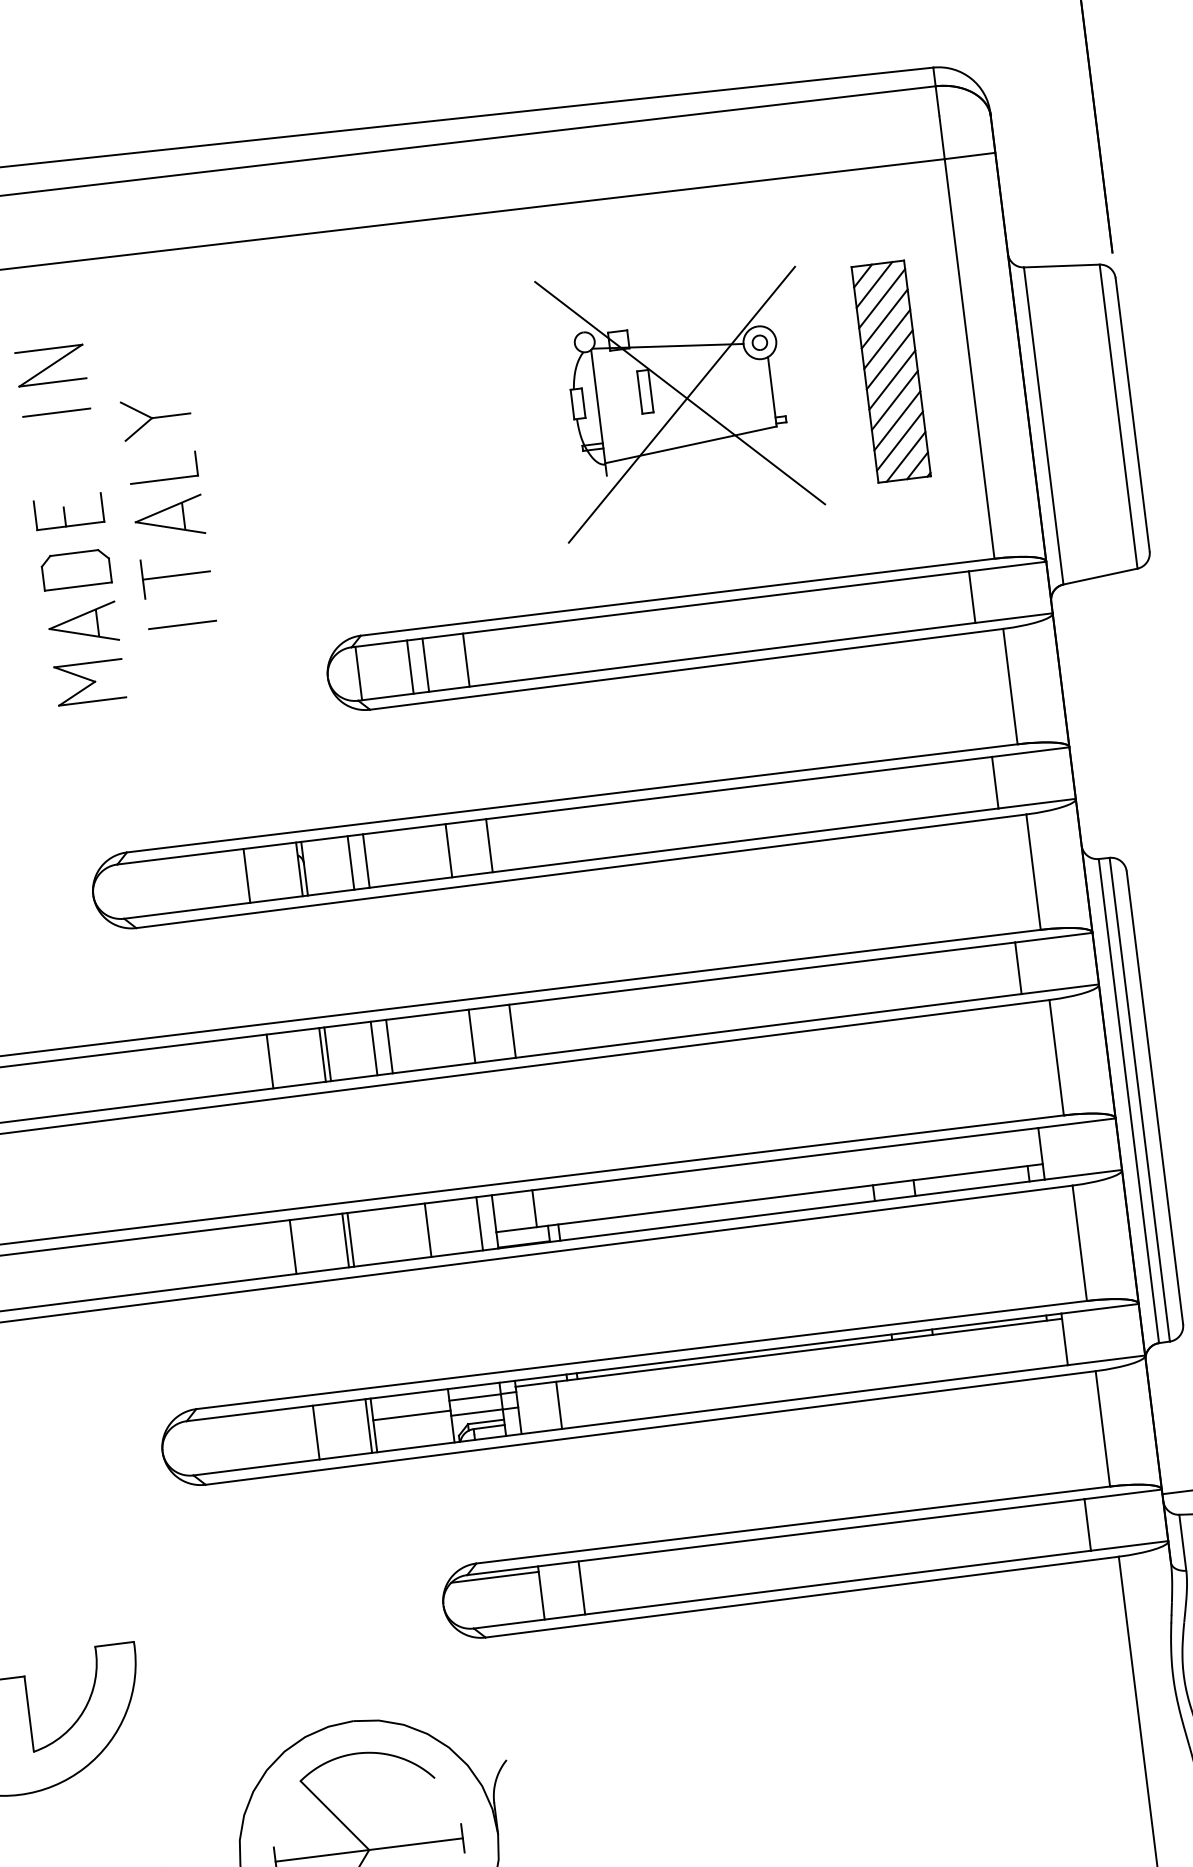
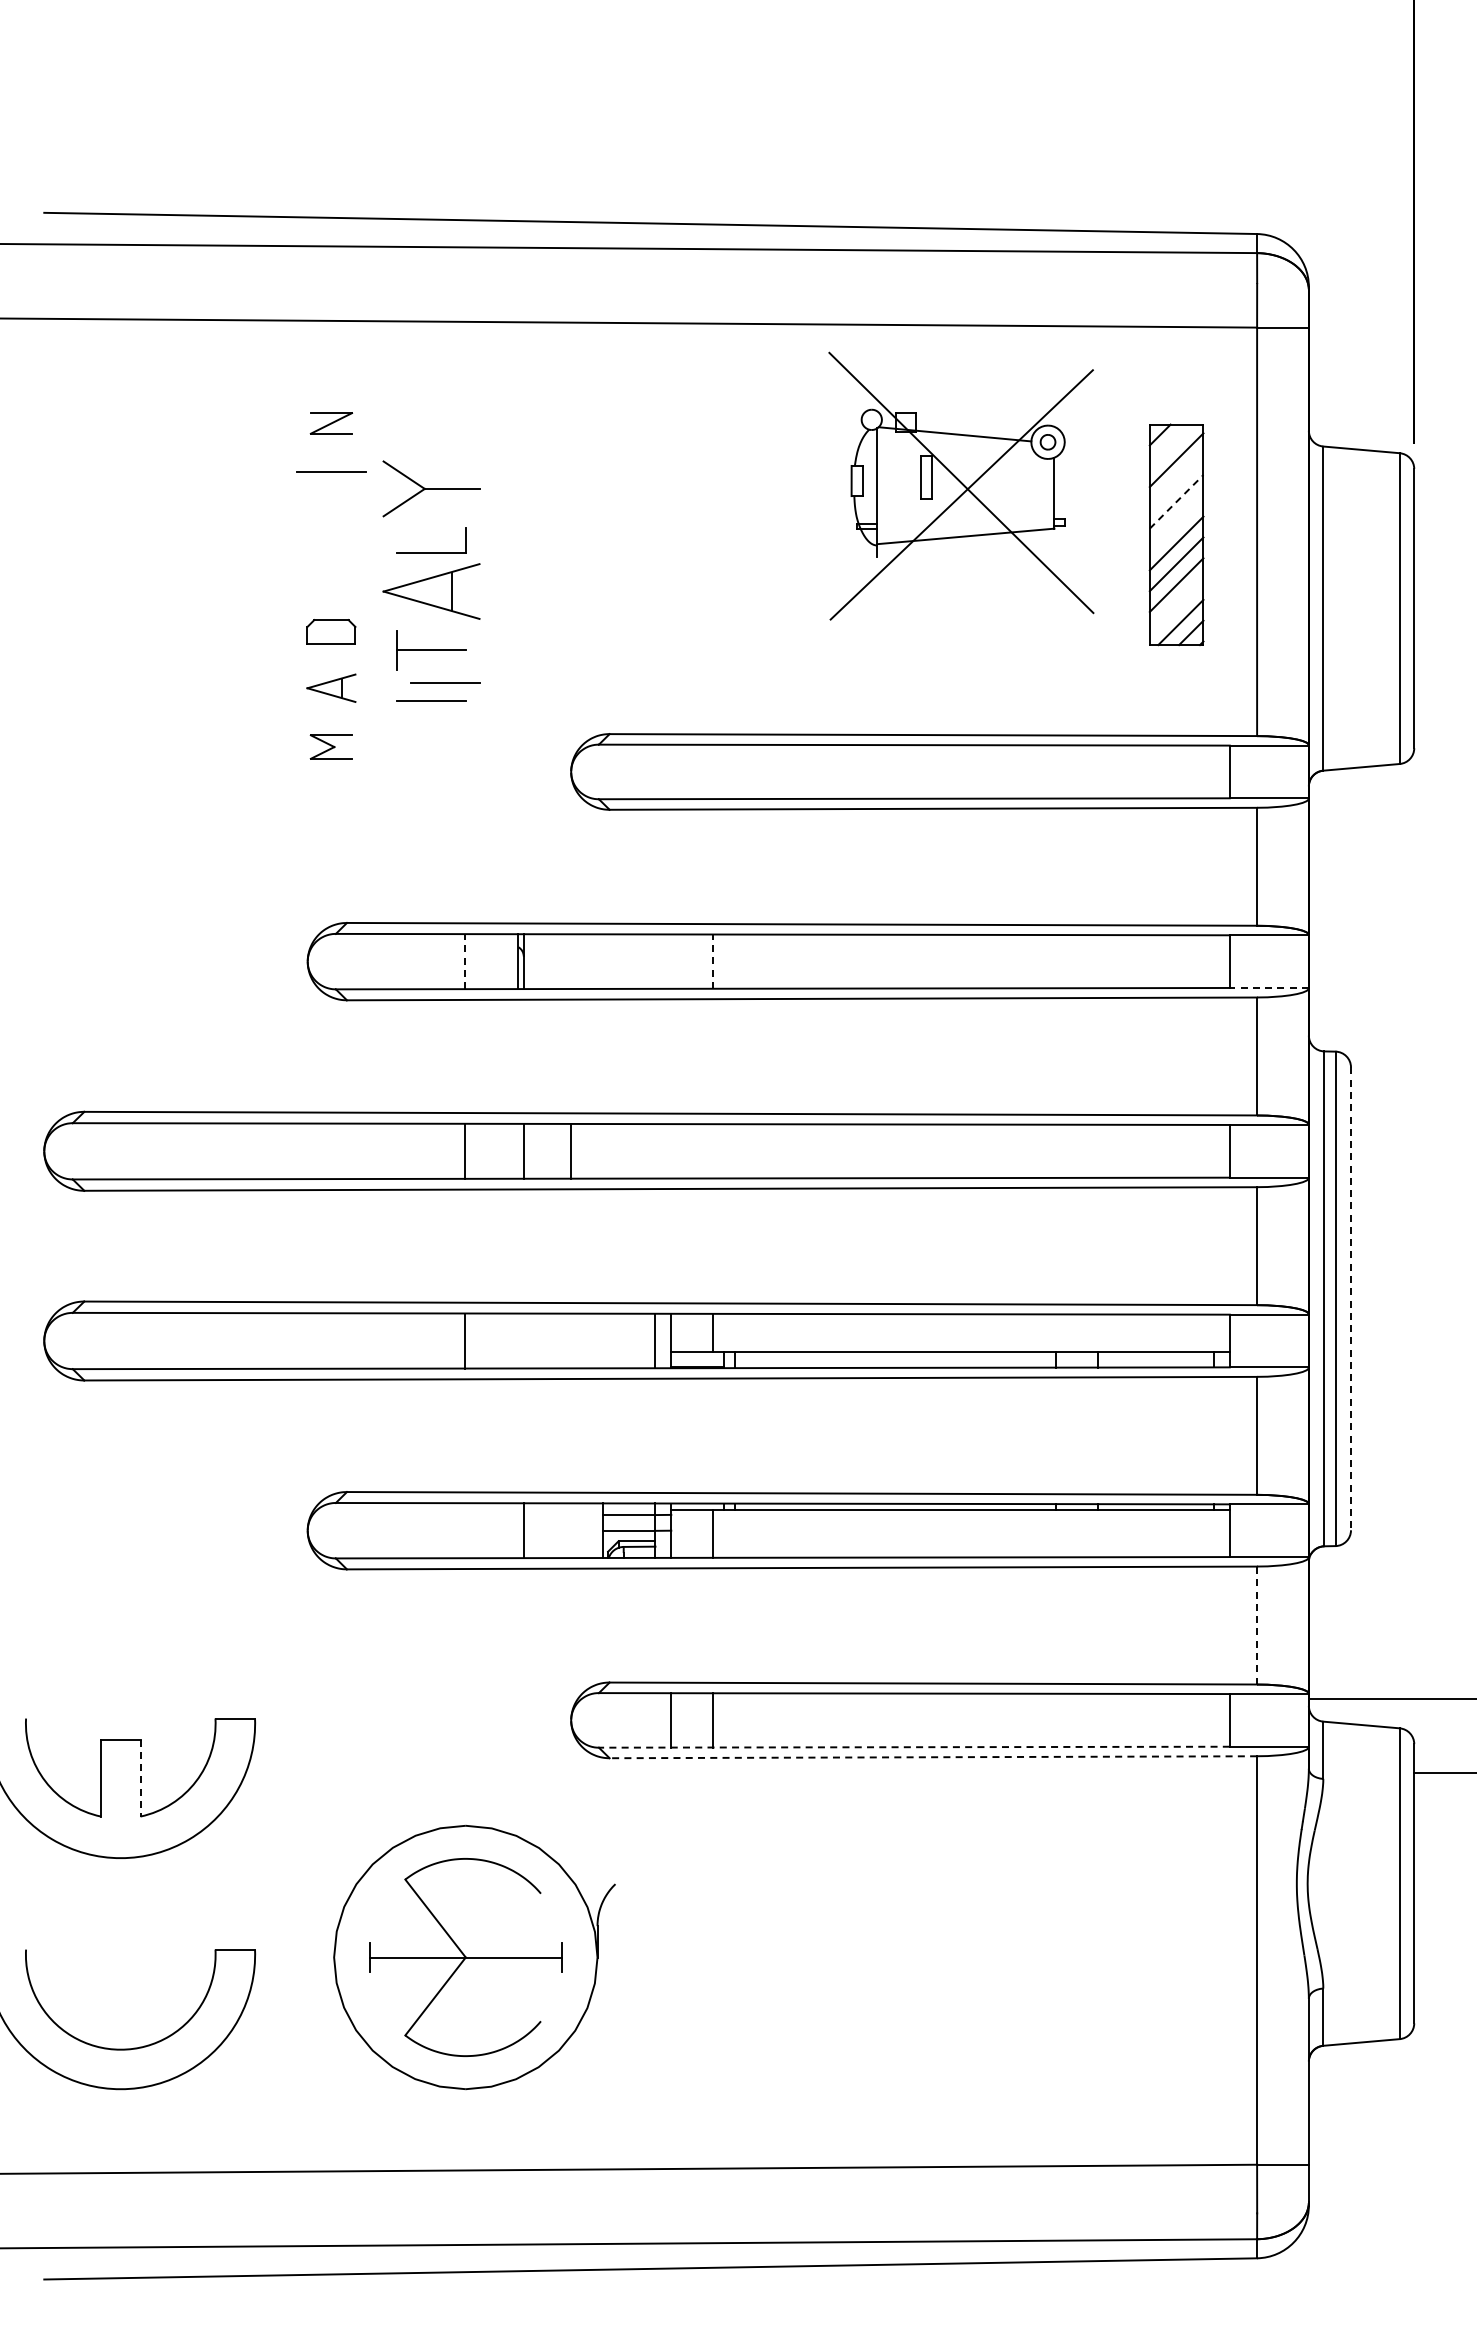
line: (874, 285) -> (1170, 445), removed
line: (884, 318) -> (1176, 480), removed
line: (887, 339) -> (1176, 501), solid -> dashed
line: (889, 359) -> (1176, 522), removed
part: (50, 365) -> (331, 423), size x0.6
part: (680, 395) -> (961, 485), moved
part: (156, 417) -> (431, 488), size x1.4
line: (899, 440) -> (1176, 605), removed
part: (69, 511) -> (331, 572), removed
part: (169, 517) -> (431, 591), size x1.4
part: (76, 569) -> (331, 631), size x0.7
line: (194, 605) -> (445, 682), added
part: (83, 623) -> (331, 687), size x0.7
line: (466, 659) -> (712, 771), removed
line: (425, 664) -> (671, 771), removed
line: (410, 666) -> (655, 771), removed
line: (358, 673) -> (602, 771), removed
part: (90, 681) -> (331, 746), size x0.6
line: (1037, 803) -> (1269, 987), solid -> dashed
line: (489, 845) -> (712, 961), solid -> dashed
line: (449, 850) -> (671, 961), removed
line: (365, 860) -> (586, 961), removed
line: (351, 862) -> (571, 961), removed
line: (246, 875) -> (464, 961), solid -> dashed
line: (512, 1031) -> (712, 1151), removed
line: (472, 1036) -> (671, 1151), removed
line: (388, 1045) -> (586, 1150), removed
line: (322, 1054) -> (518, 1150), removed
line: (1155, 1098) -> (1351, 1299), solid -> dashed
line: (427, 1229) -> (602, 1340), removed
line: (350, 1239) -> (523, 1340), removed
line: (345, 1240) -> (518, 1340), removed
line: (411, 1415) -> (562, 1525), removed
line: (368, 1425) -> (518, 1530), removed
line: (1103, 1428) -> (1257, 1625), solid -> dashed
line: (315, 1432) -> (464, 1530), removed
line: (494, 1577) -> (626, 1698), removed
line: (781, 1590) -> (913, 1747), solid -> dashed
line: (802, 1597) -> (933, 1757), solid -> dashed
line: (29, 1714) -> (140, 1778), solid -> dashed

